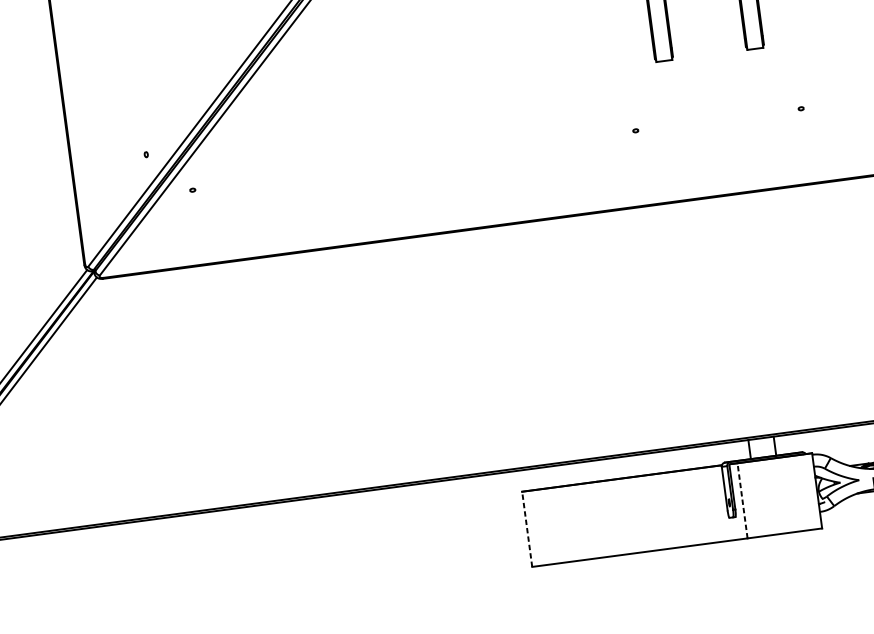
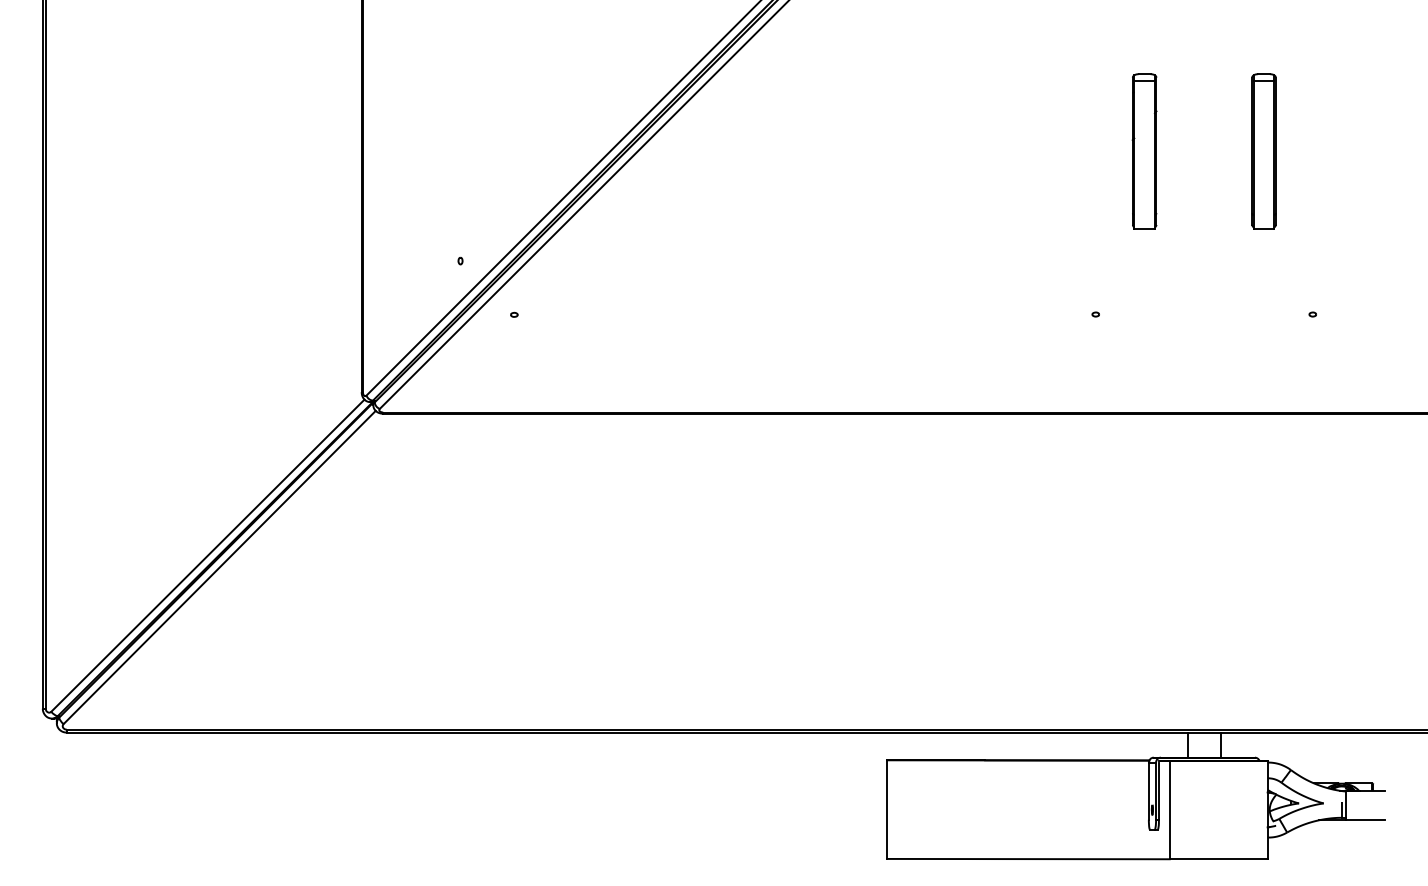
line: (742, 500) -> (1169, 809), dashed -> solid
line: (527, 529) -> (887, 809), dashed -> solid

